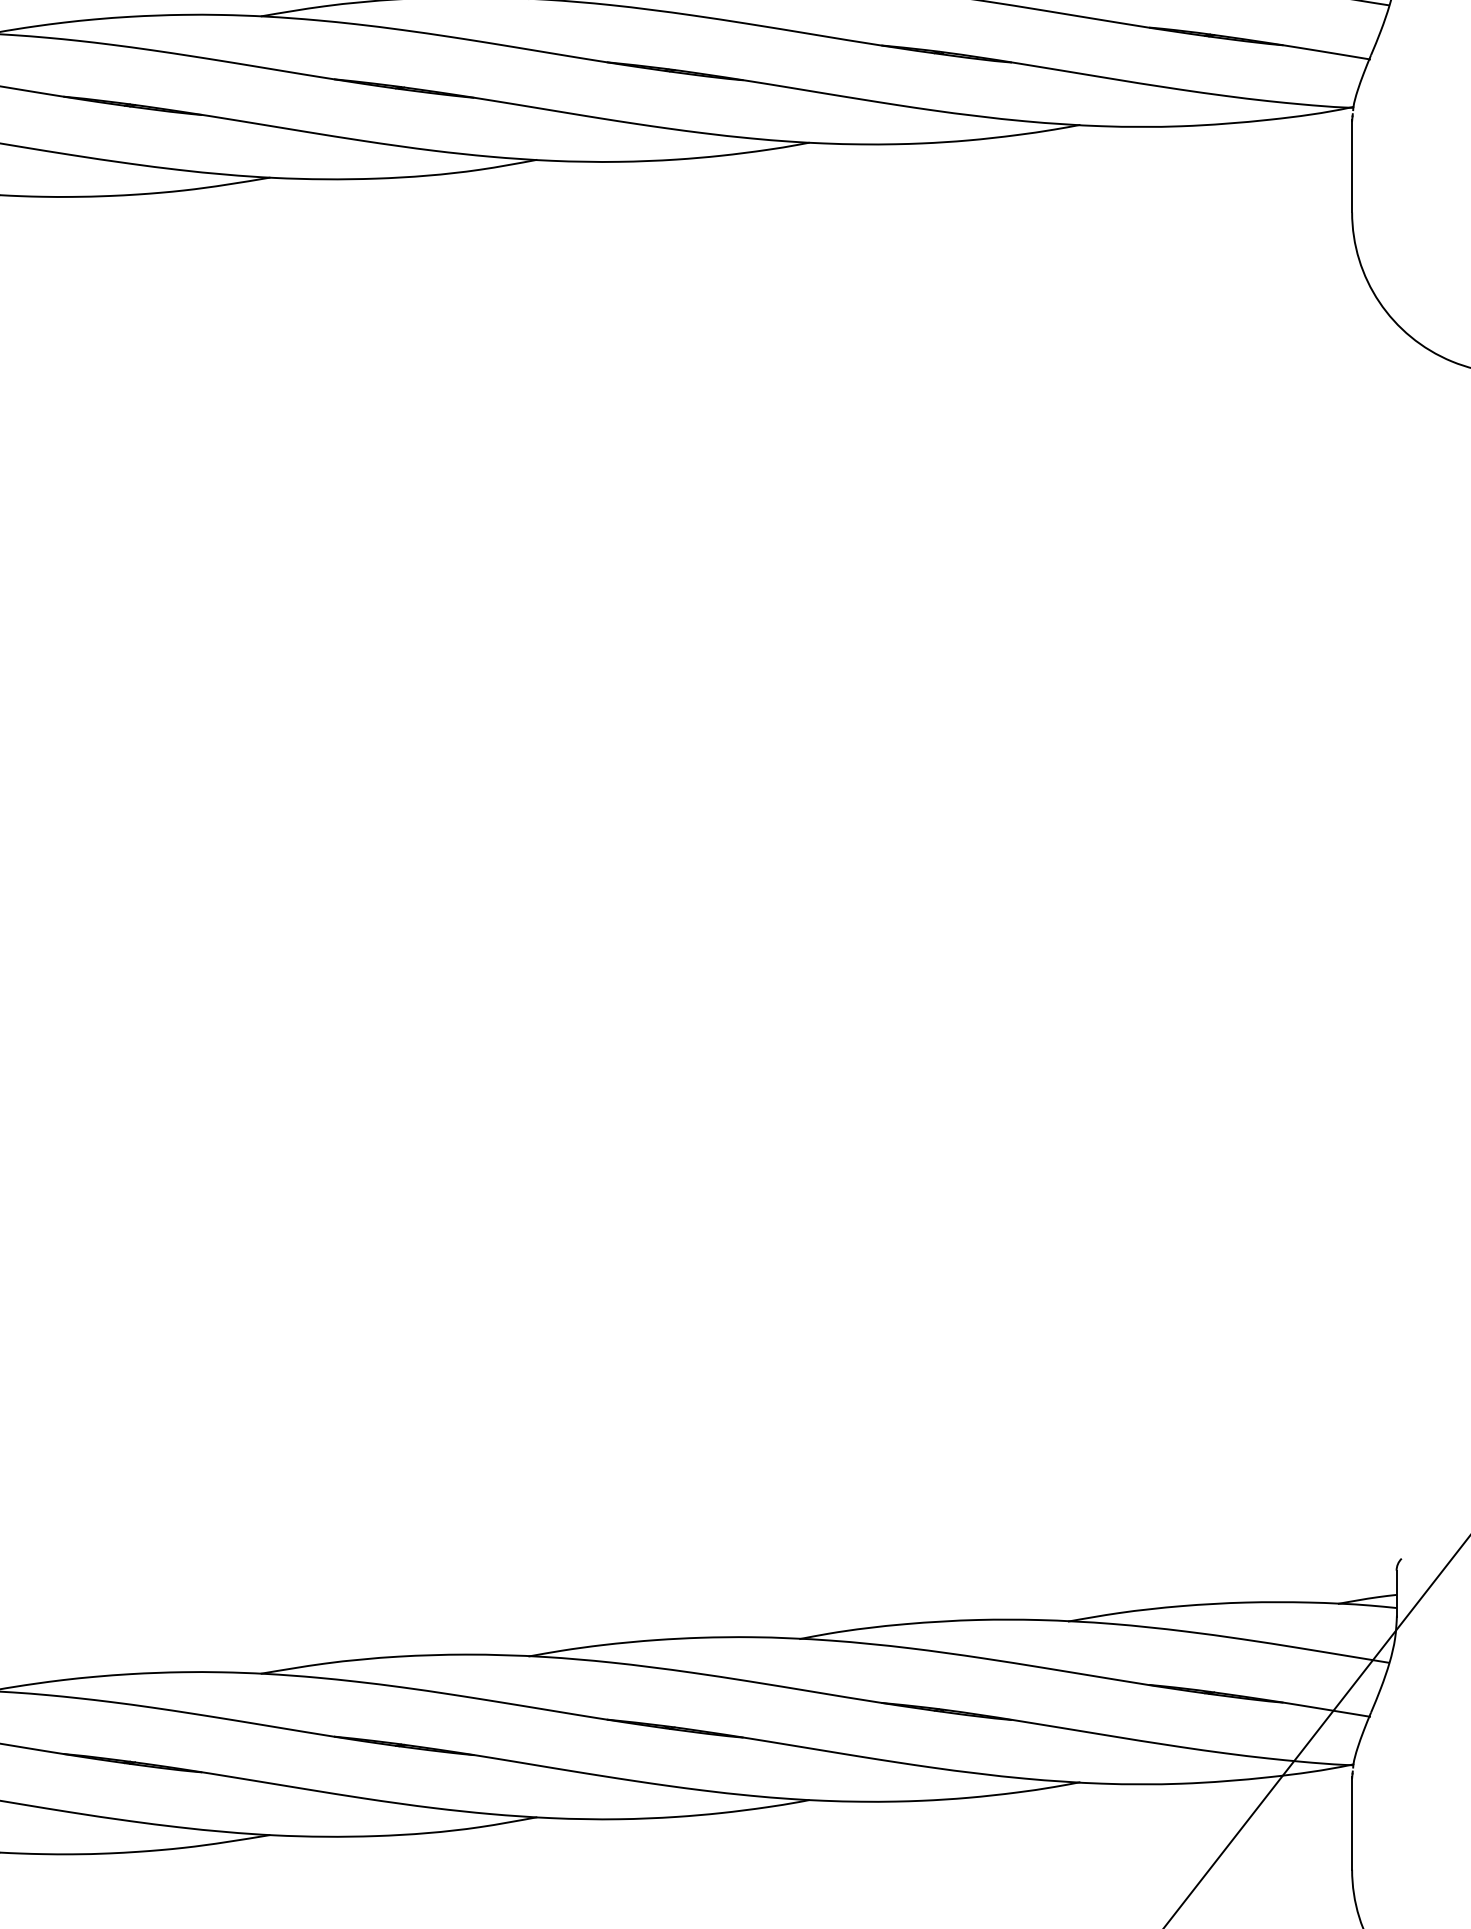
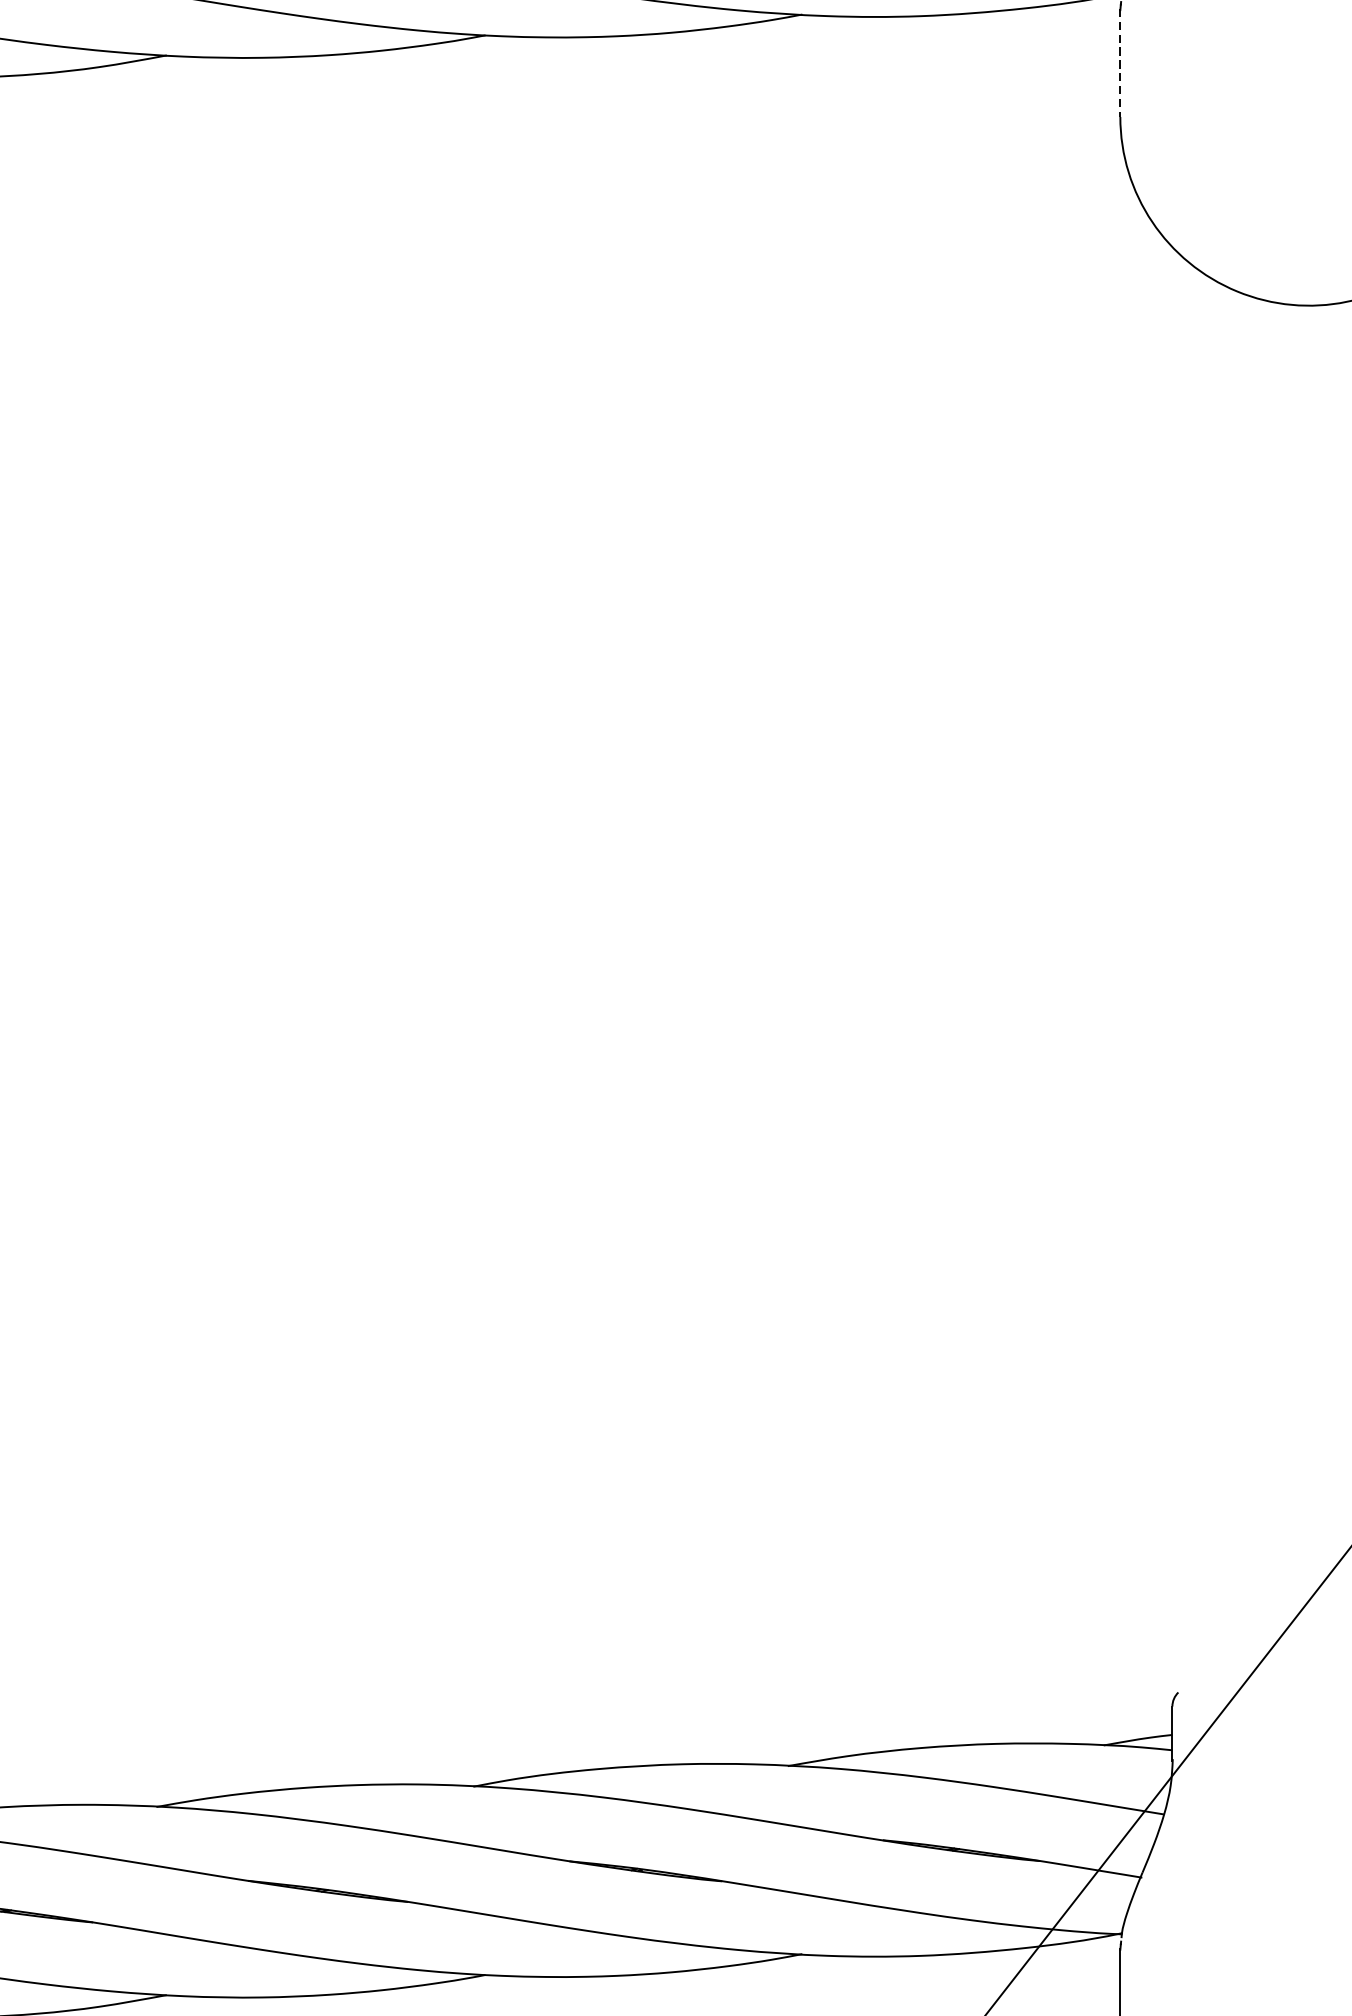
line: (1352, 166) -> (1120, 63), solid -> dashed

